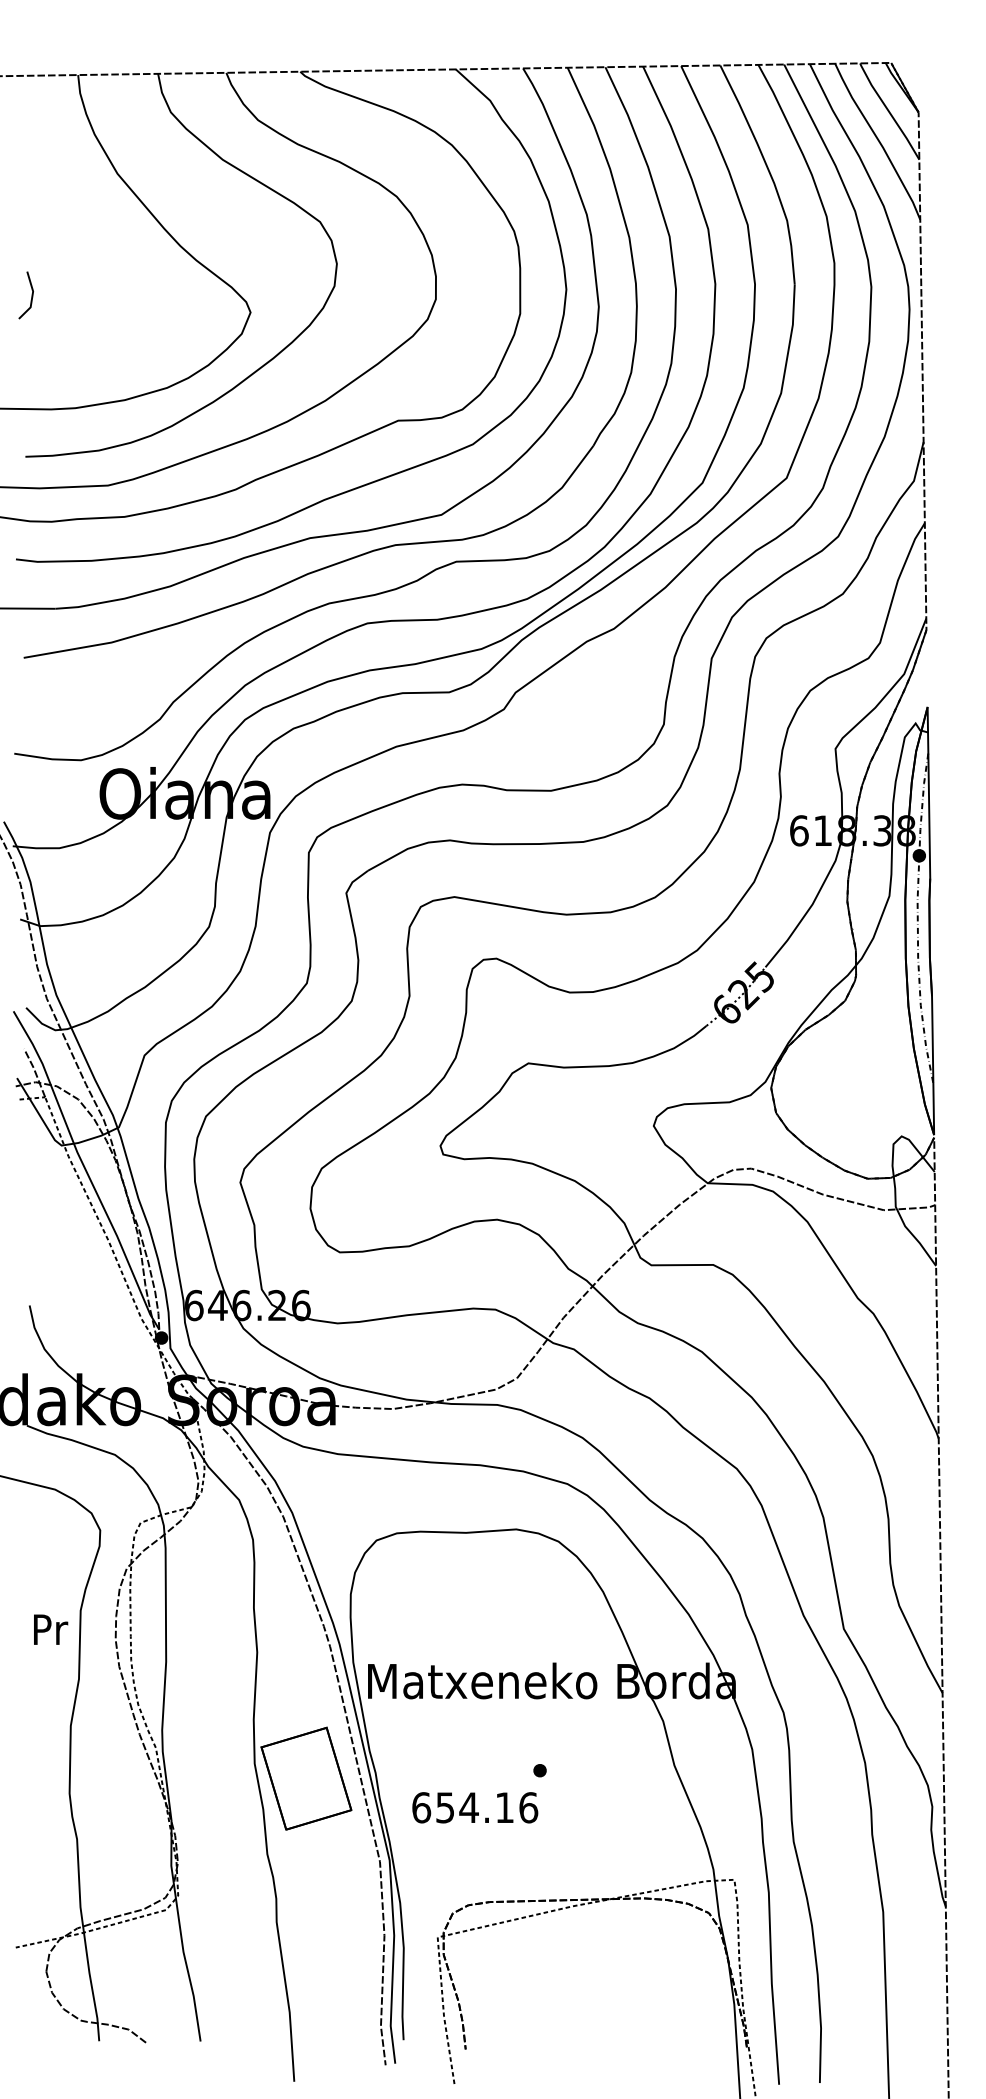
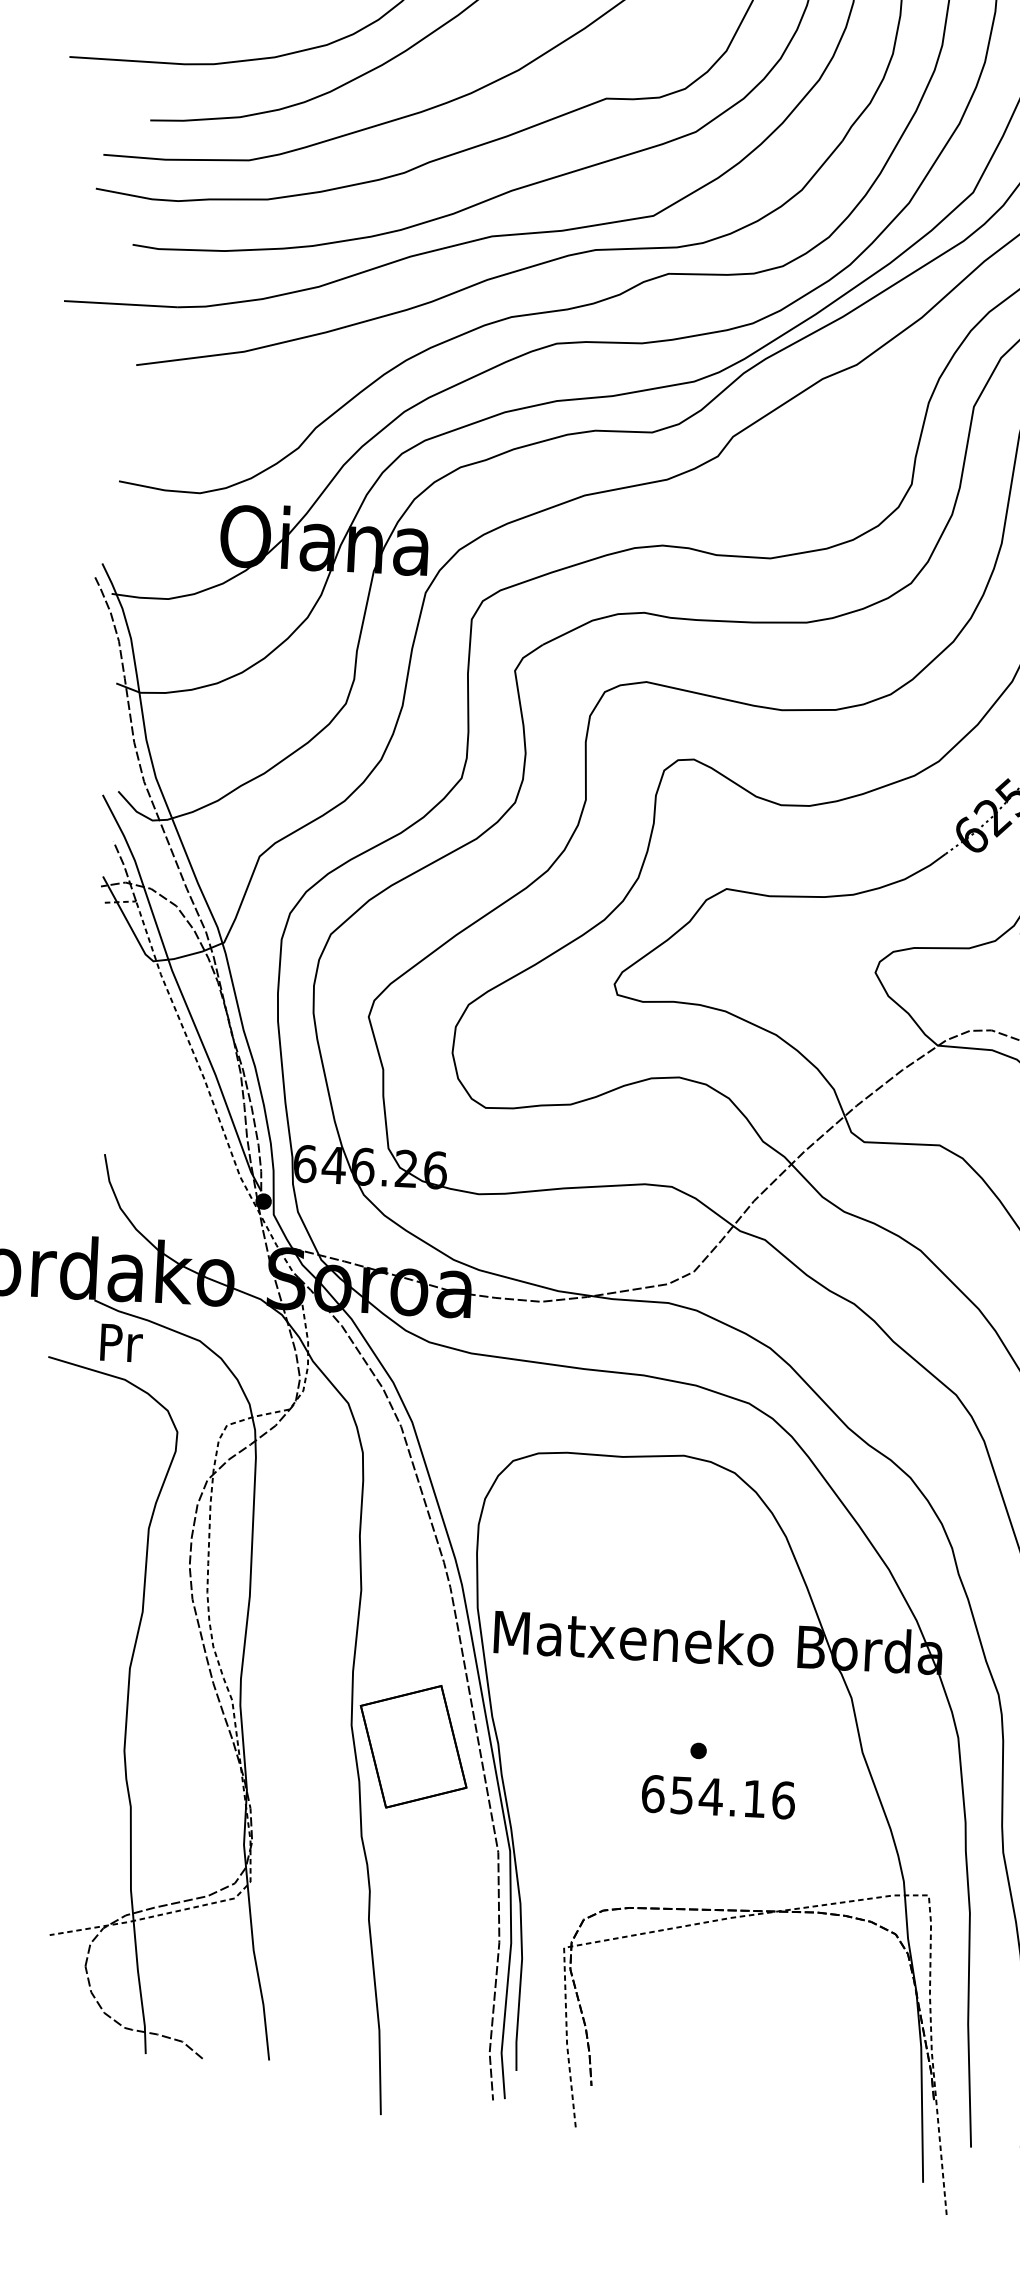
text: (51, 1629) -> (122, 1342), moved
text: (475, 1807) -> (718, 1796), moved

